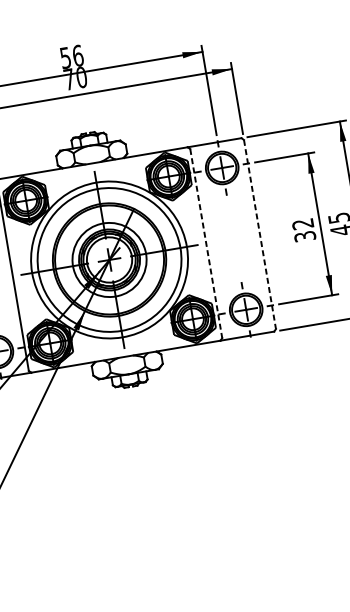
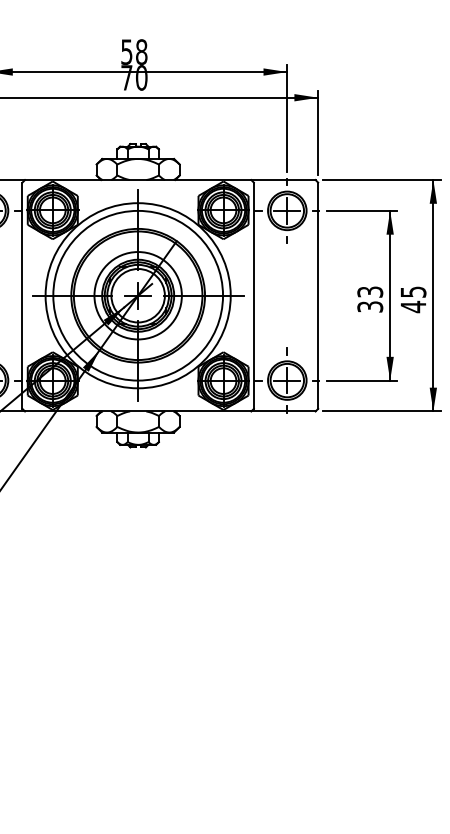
text: (77, 55) -> (141, 51), 56 -> 58
text: (303, 223) -> (370, 291), 32 -> 33
line: (260, 235) -> (318, 296), dashed -> solid
line: (206, 244) -> (253, 296), dashed -> solid

